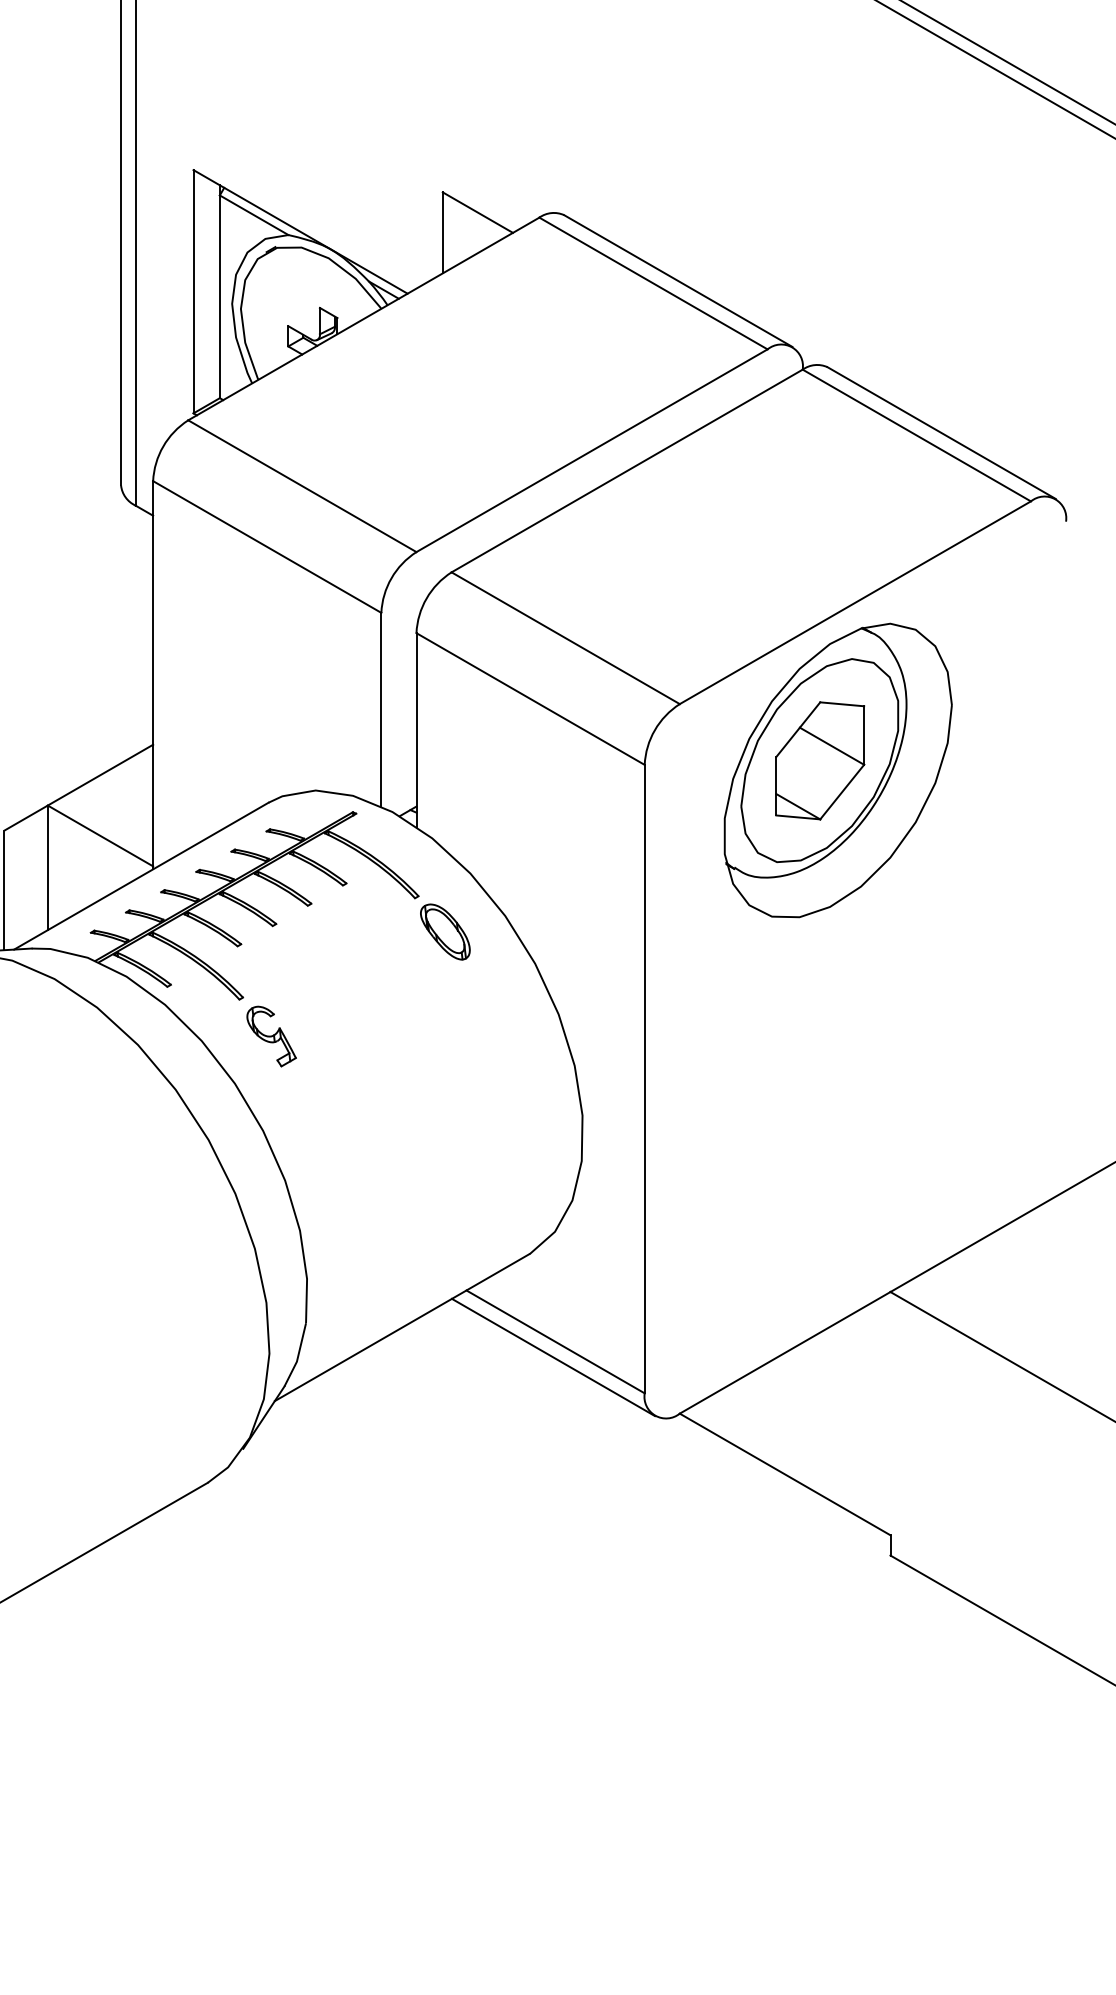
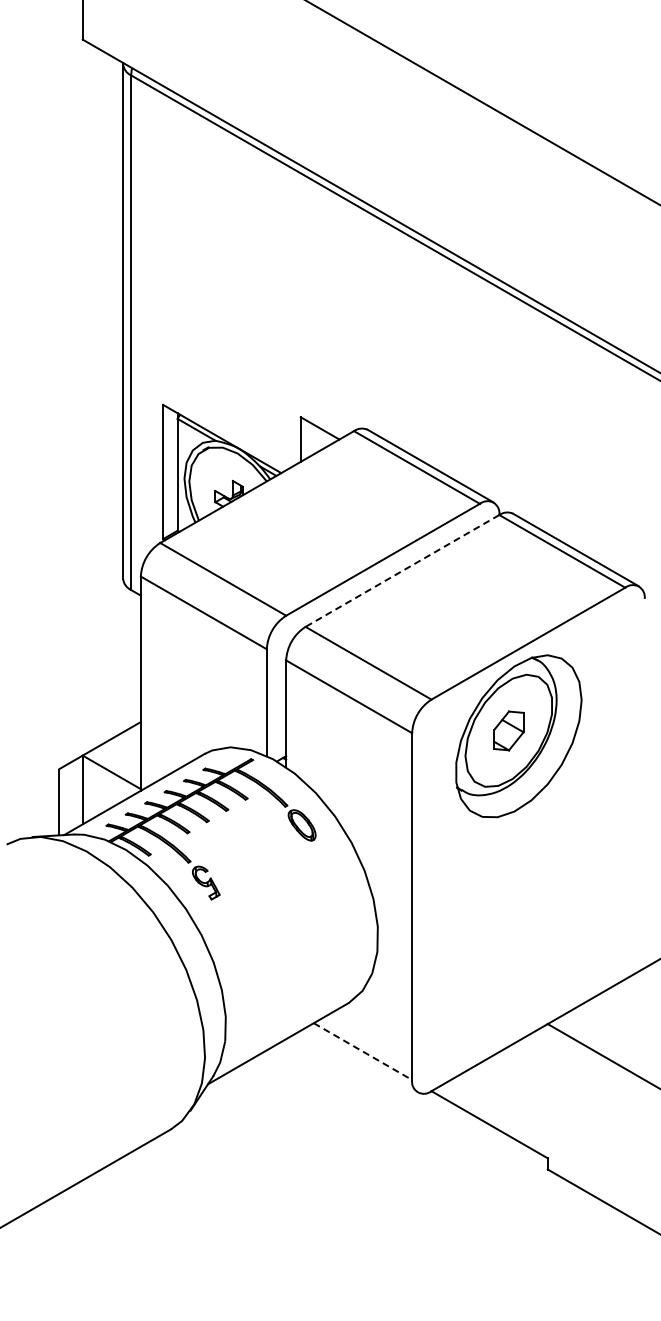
line: (627, 470) -> (402, 570), solid -> dashed
part: (819, 760) -> (508, 730), size x0.6
line: (554, 1341) -> (362, 1051), solid -> dashed
line: (552, 1356) -> (361, 1059), removed

